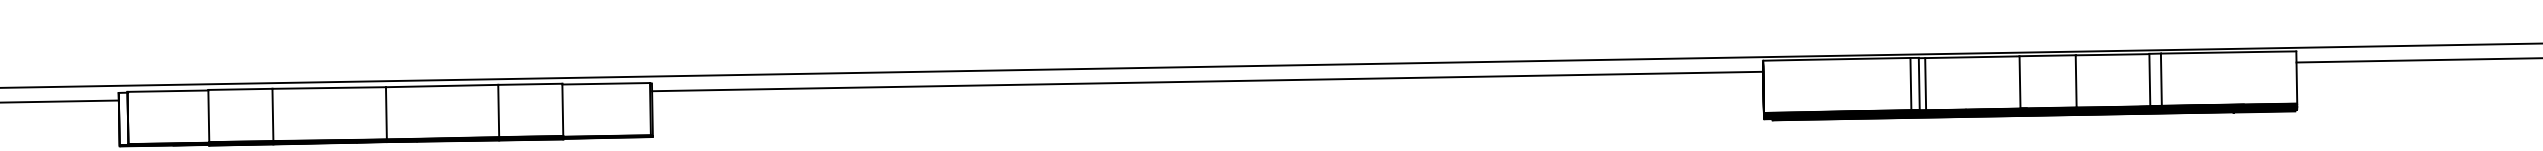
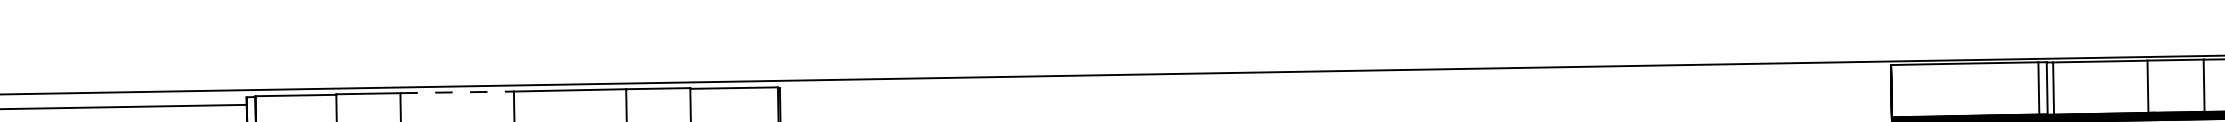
line: (1207, 81) -> (1335, 85), removed
line: (329, 88) -> (457, 92), solid -> dashed

